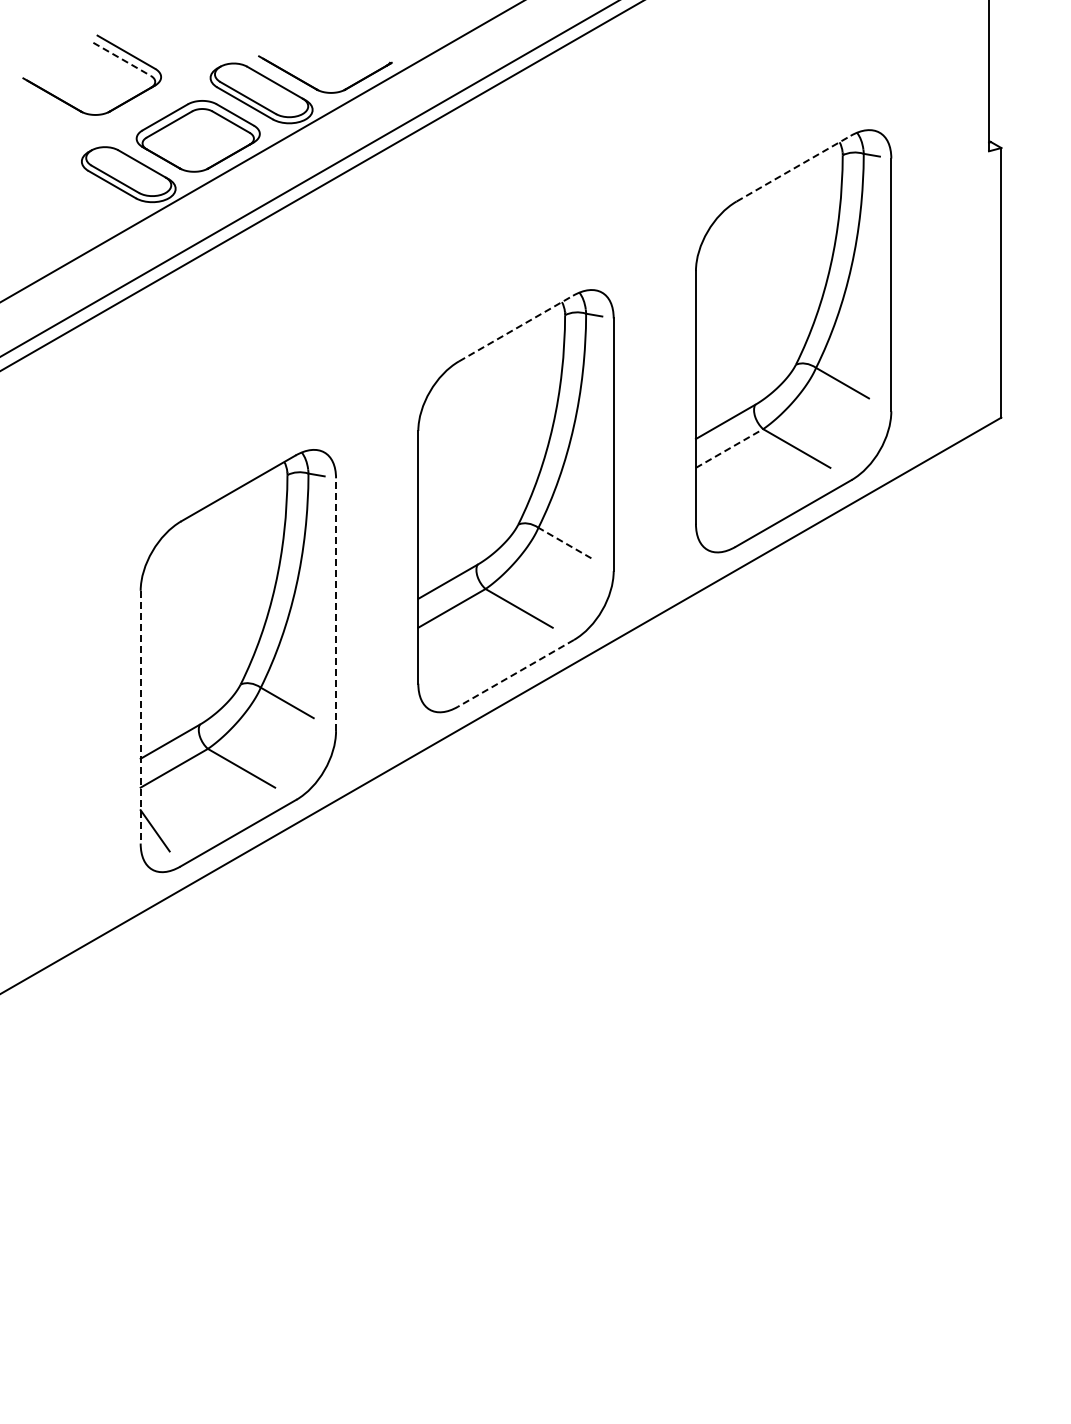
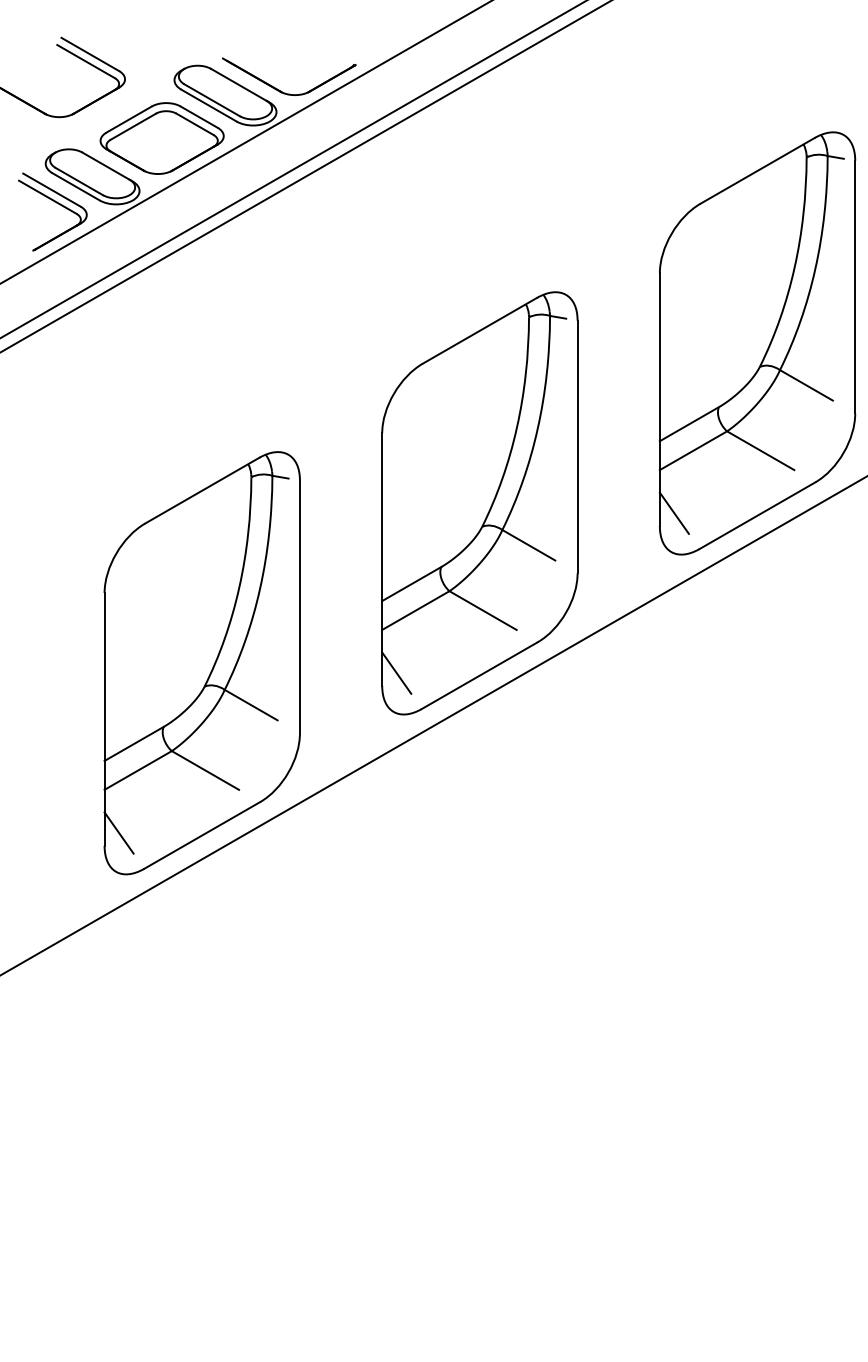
line: (122, 59) -> (86, 61), dashed -> solid
line: (793, 168) -> (757, 170), dashed -> solid
part: (92, 201) -> (56, 203), added
line: (516, 328) -> (480, 330), dashed -> solid
line: (729, 448) -> (693, 450), dashed -> solid
line: (710, 510) -> (674, 512), added
line: (564, 543) -> (528, 545), dashed -> solid
line: (336, 604) -> (300, 606), dashed -> solid
line: (432, 670) -> (396, 672), added
line: (516, 673) -> (480, 675), dashed -> solid
line: (140, 717) -> (104, 719), dashed -> solid

